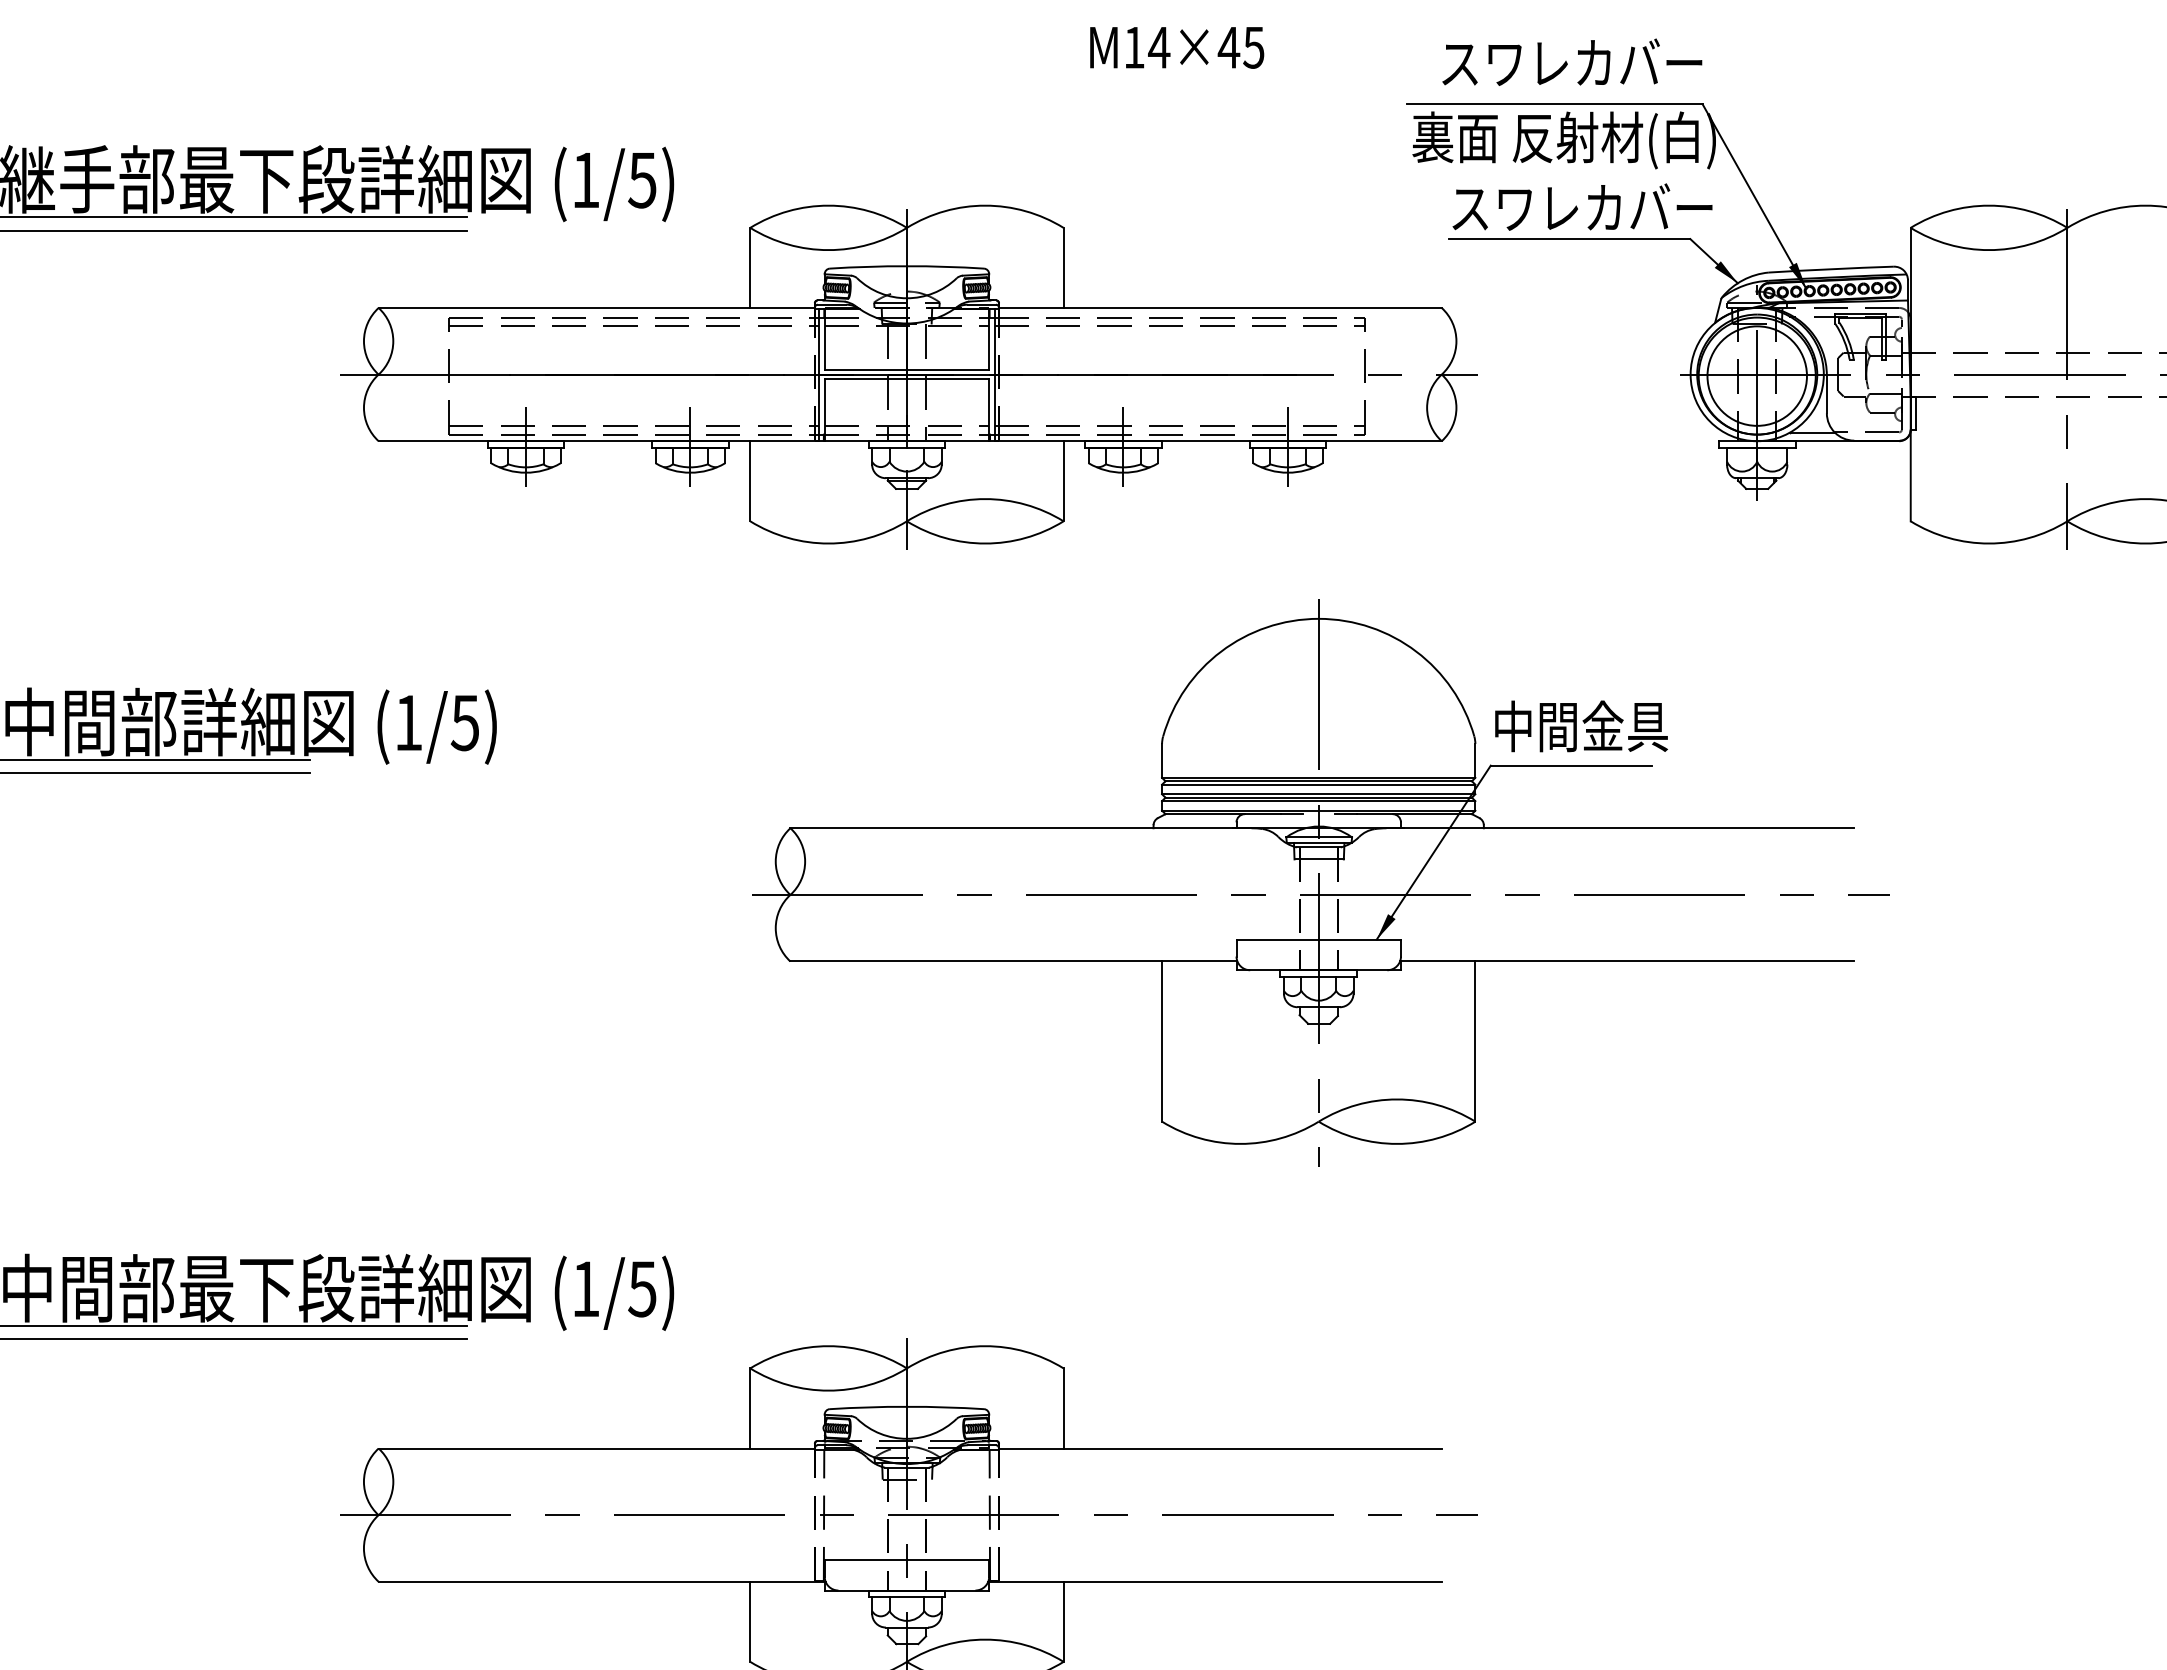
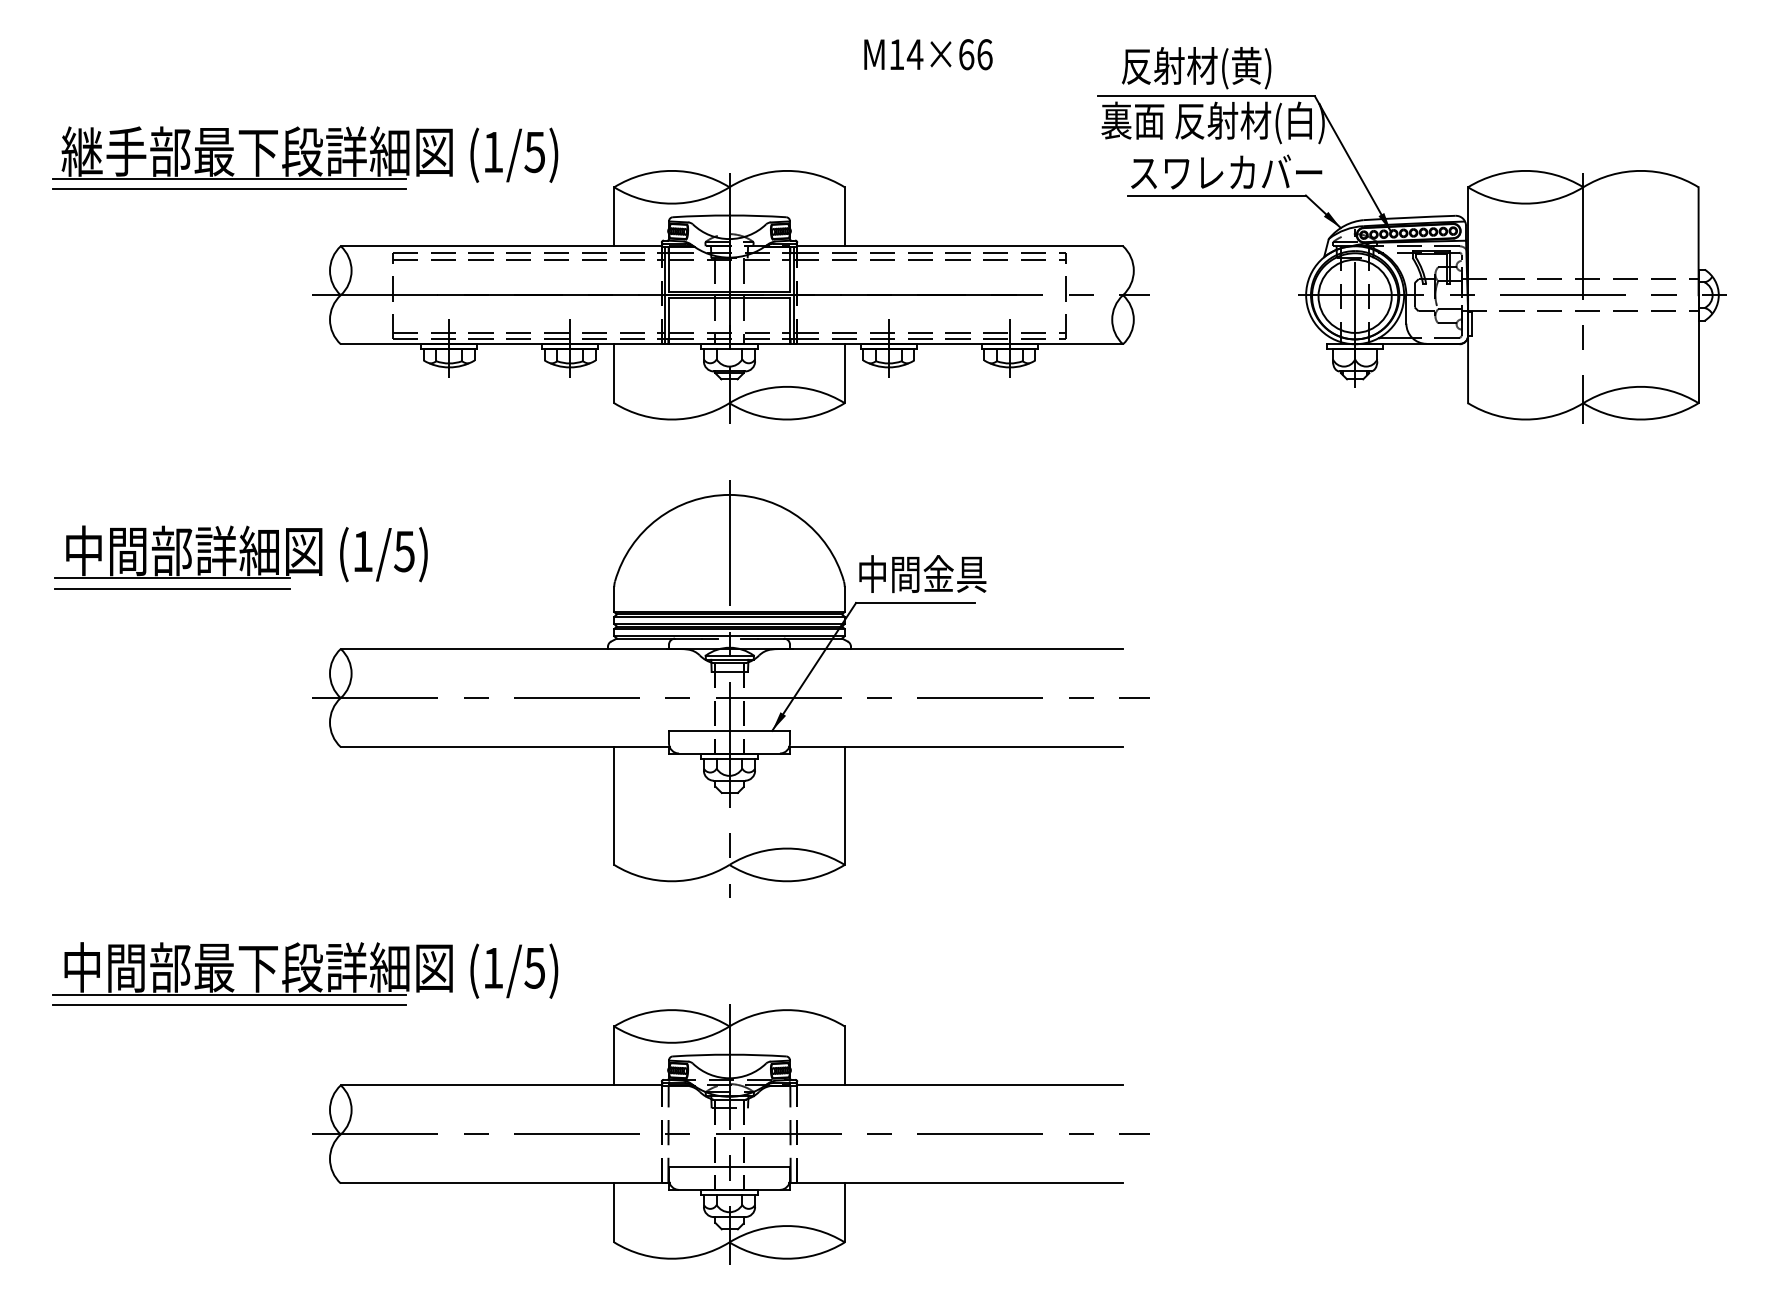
text: (1241, 47) -> (975, 54), M14×45 -> M14×66
text: (1570, 66) -> (1217, 68), スワレカバー -> 反射材(黄)
part: (1320, 881) -> (730, 688), moved

